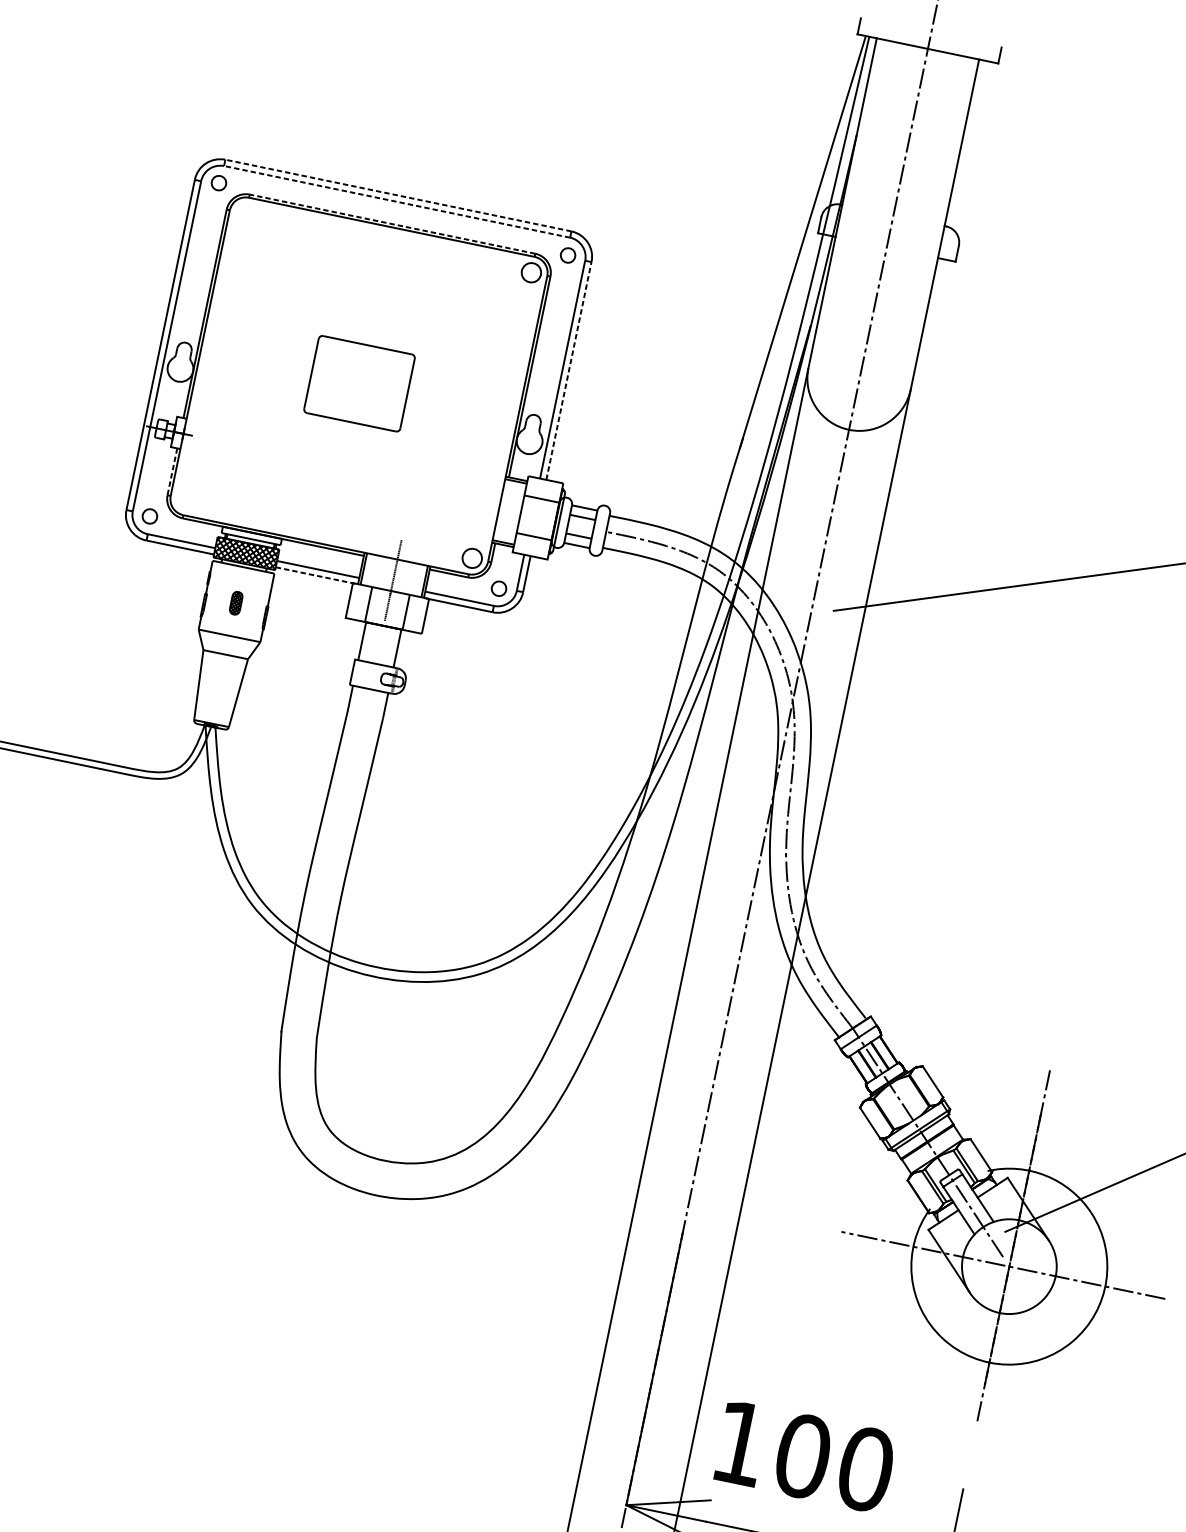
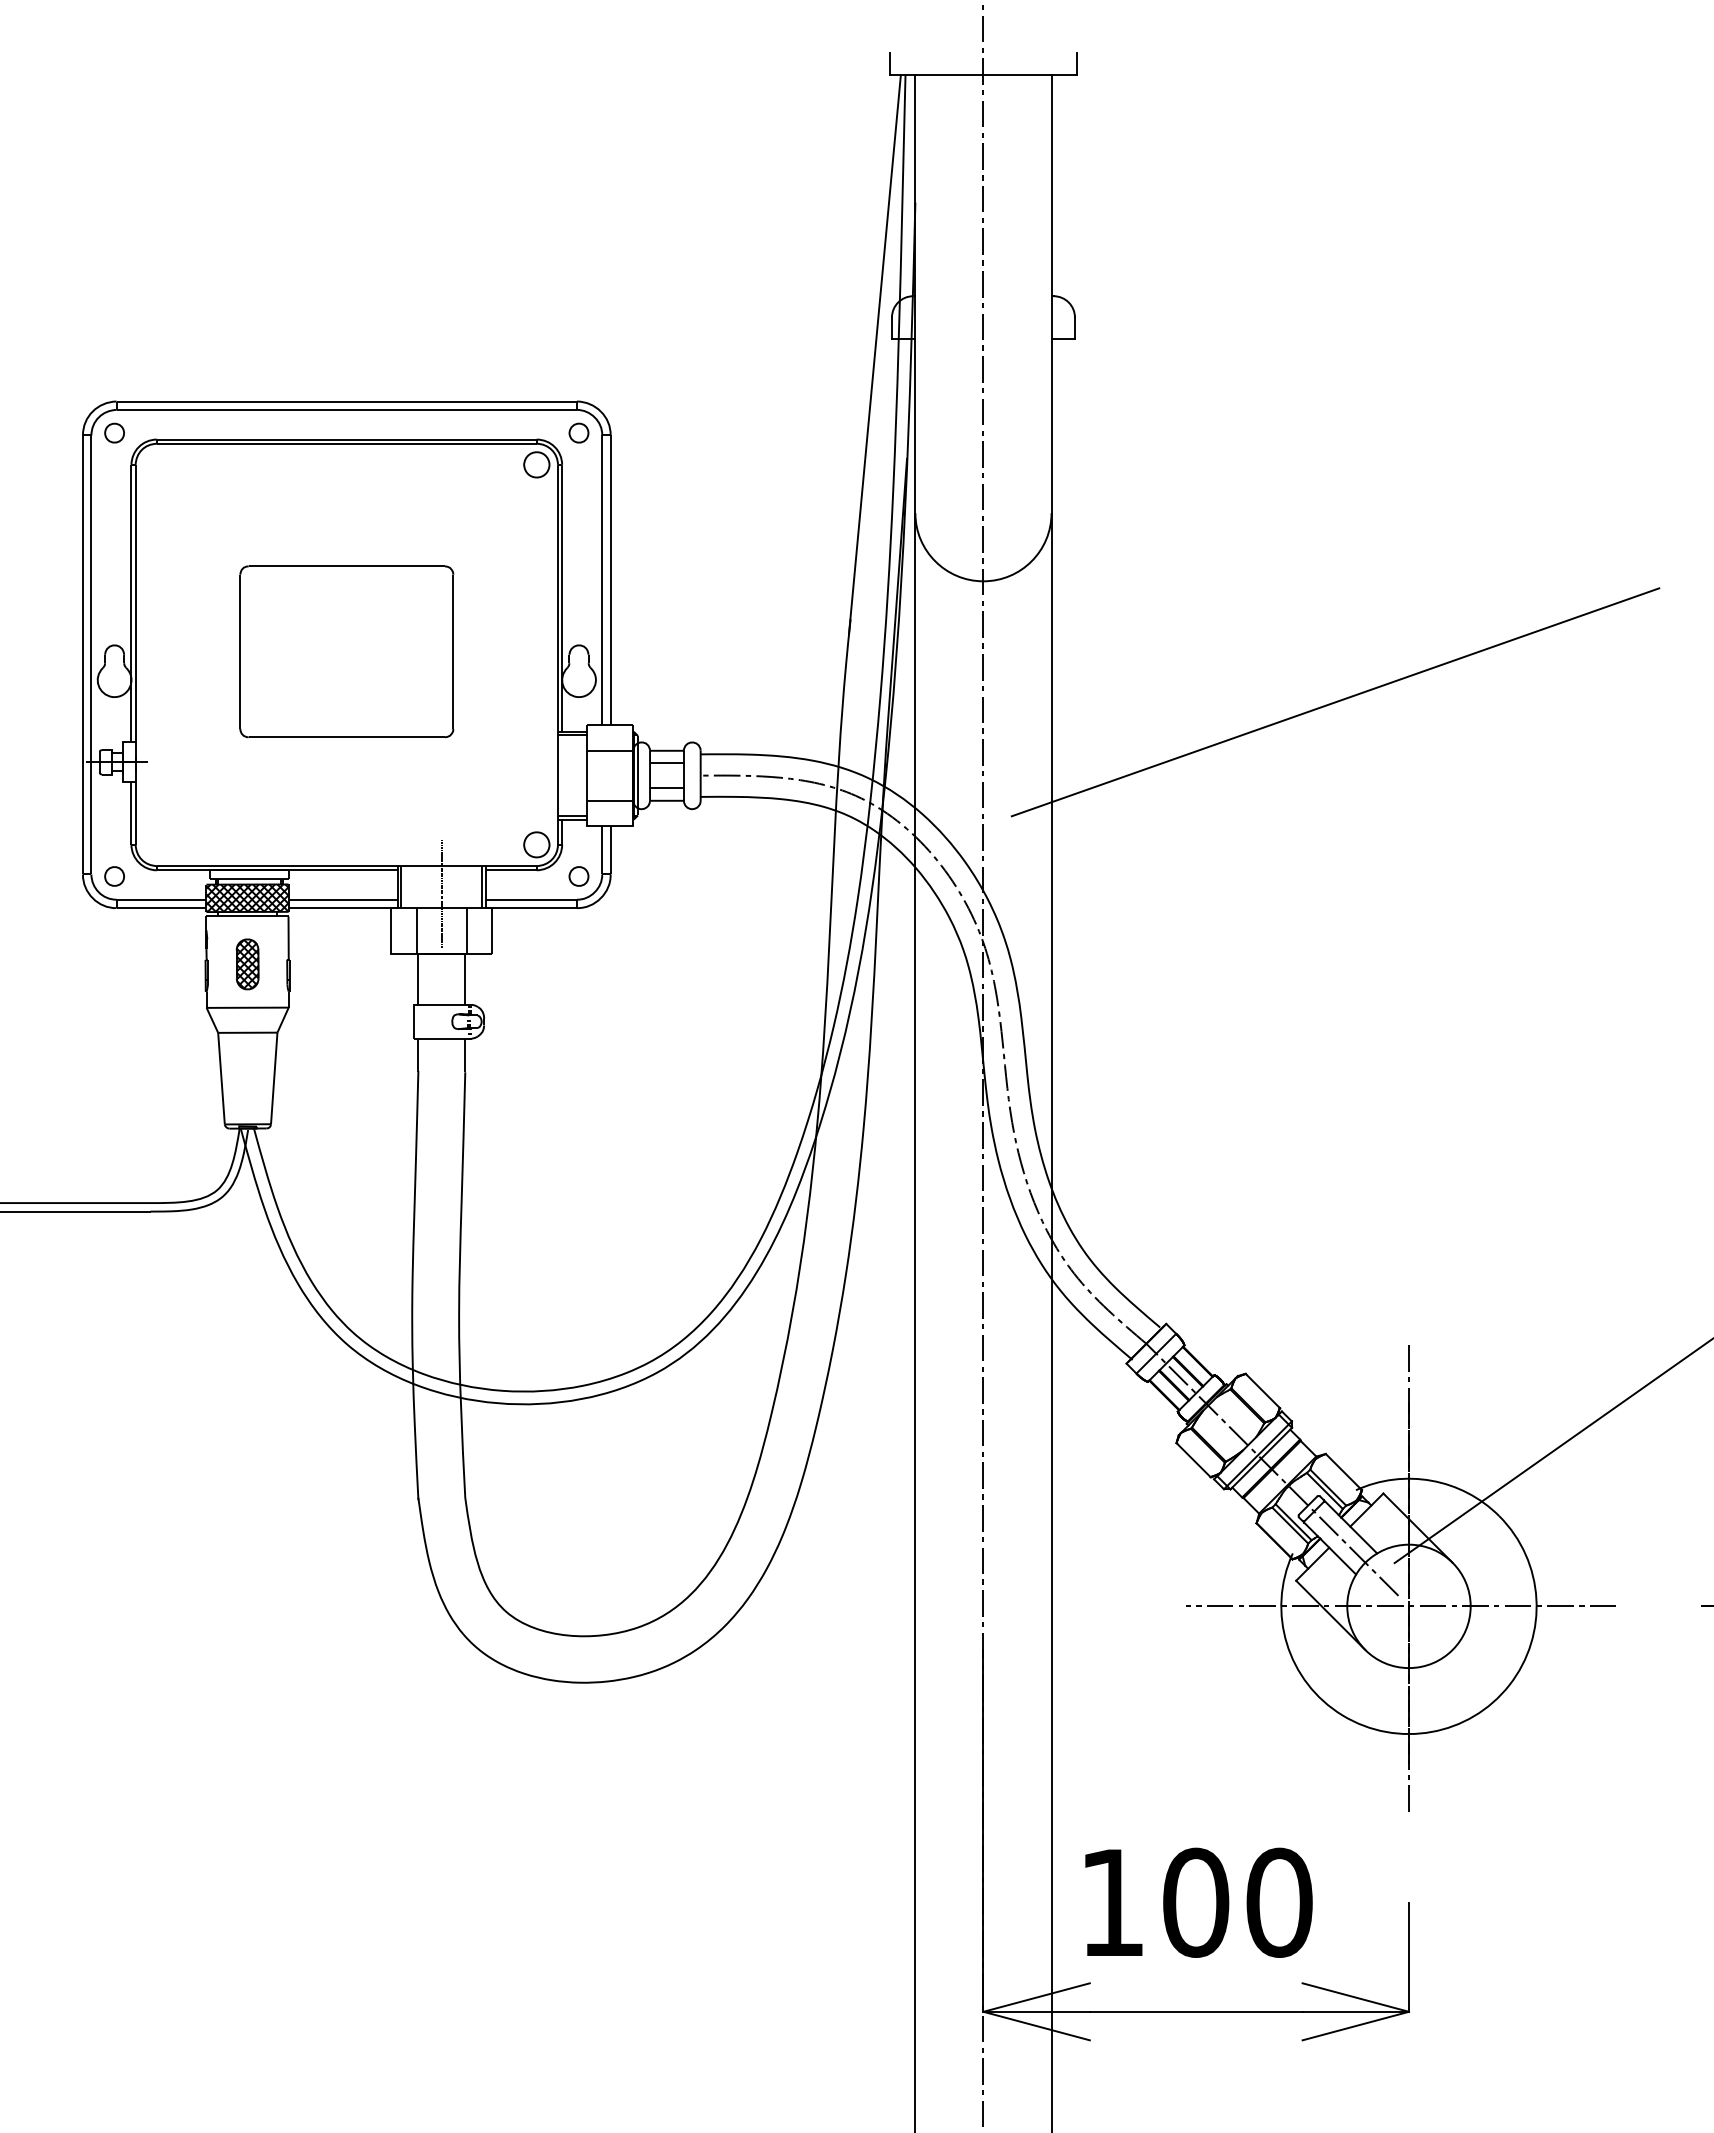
line: (398, 195) -> (346, 401), dashed -> solid
line: (396, 201) -> (346, 409), dashed -> solid
line: (392, 224) -> (346, 439), dashed -> solid
line: (568, 371) -> (610, 580), dashed -> solid
part: (359, 383) -> (346, 651), size x1.67
line: (172, 472) -> (131, 814), dashed -> solid
line: (317, 576) -> (343, 908), dashed -> solid
part: (236, 603) -> (247, 964), size x1.67

